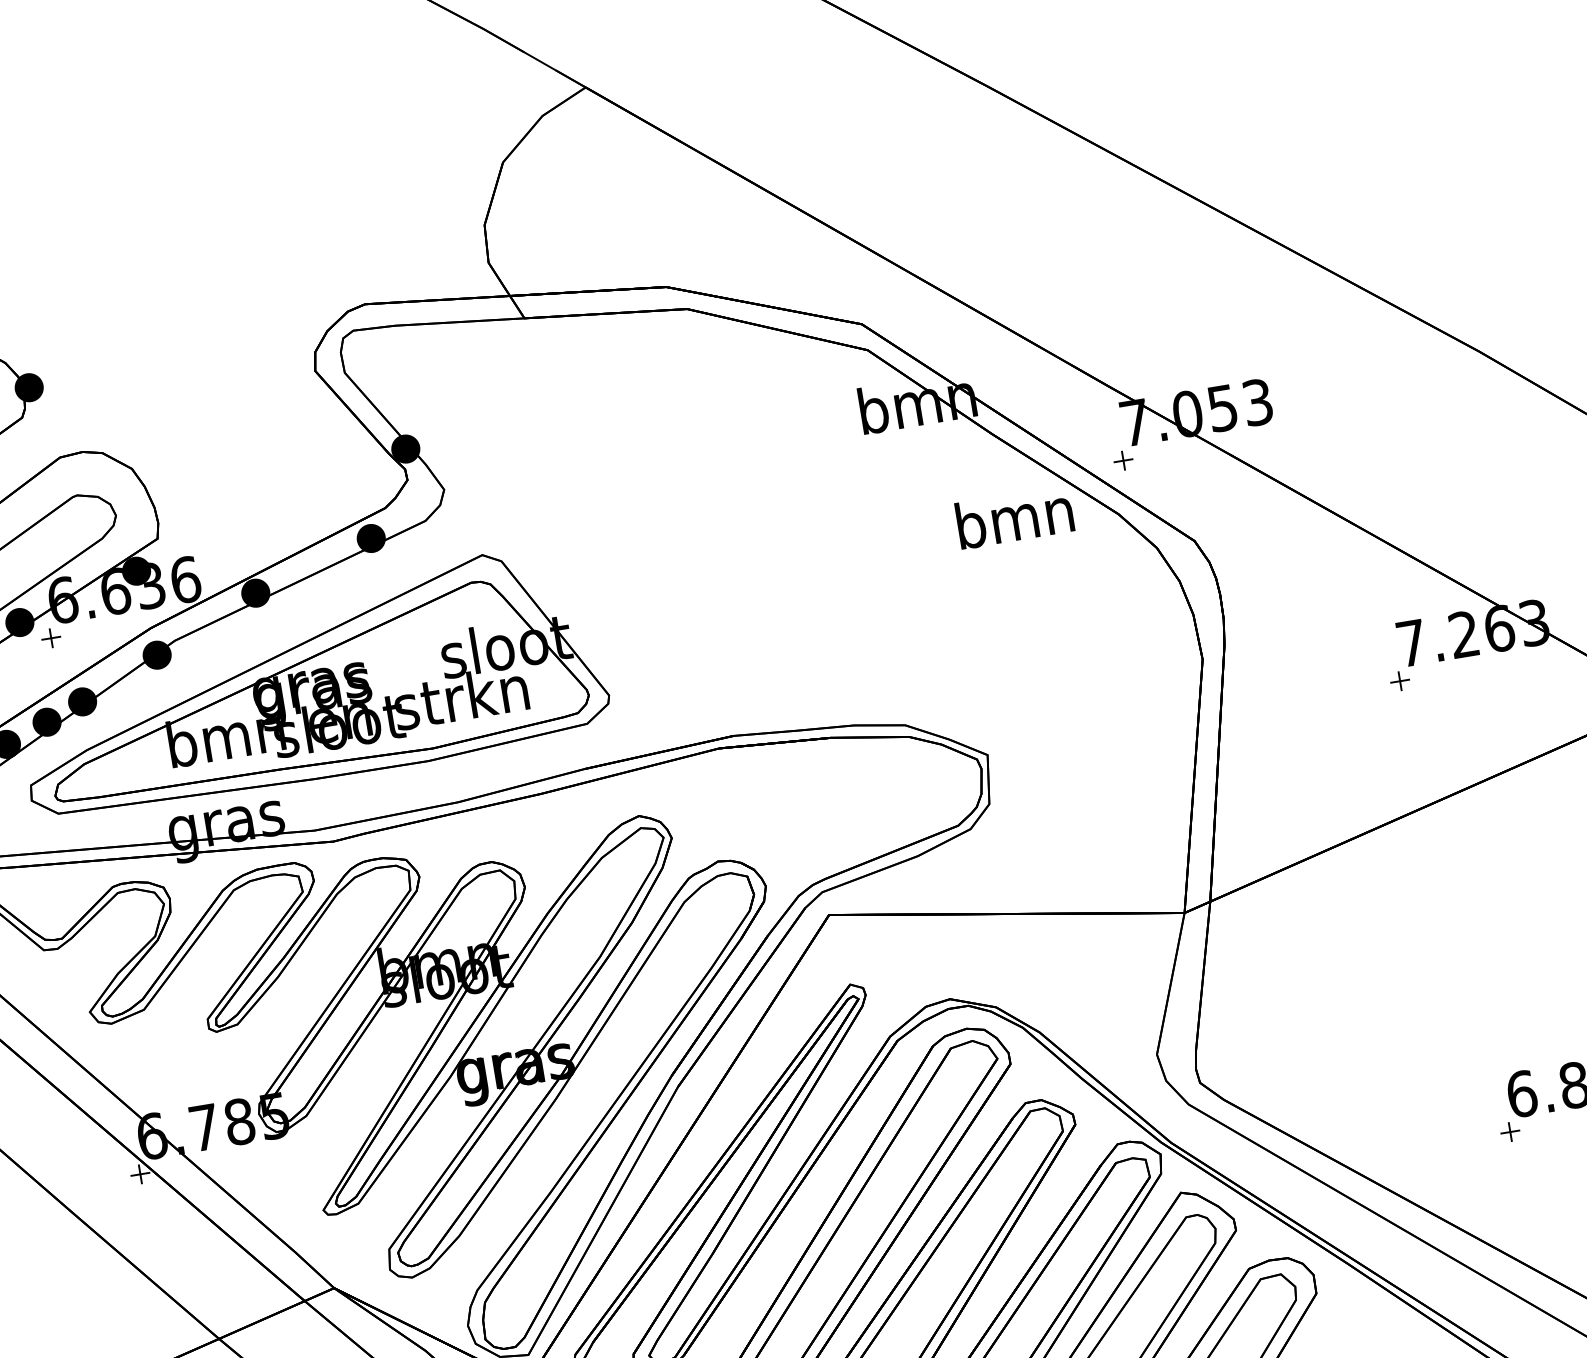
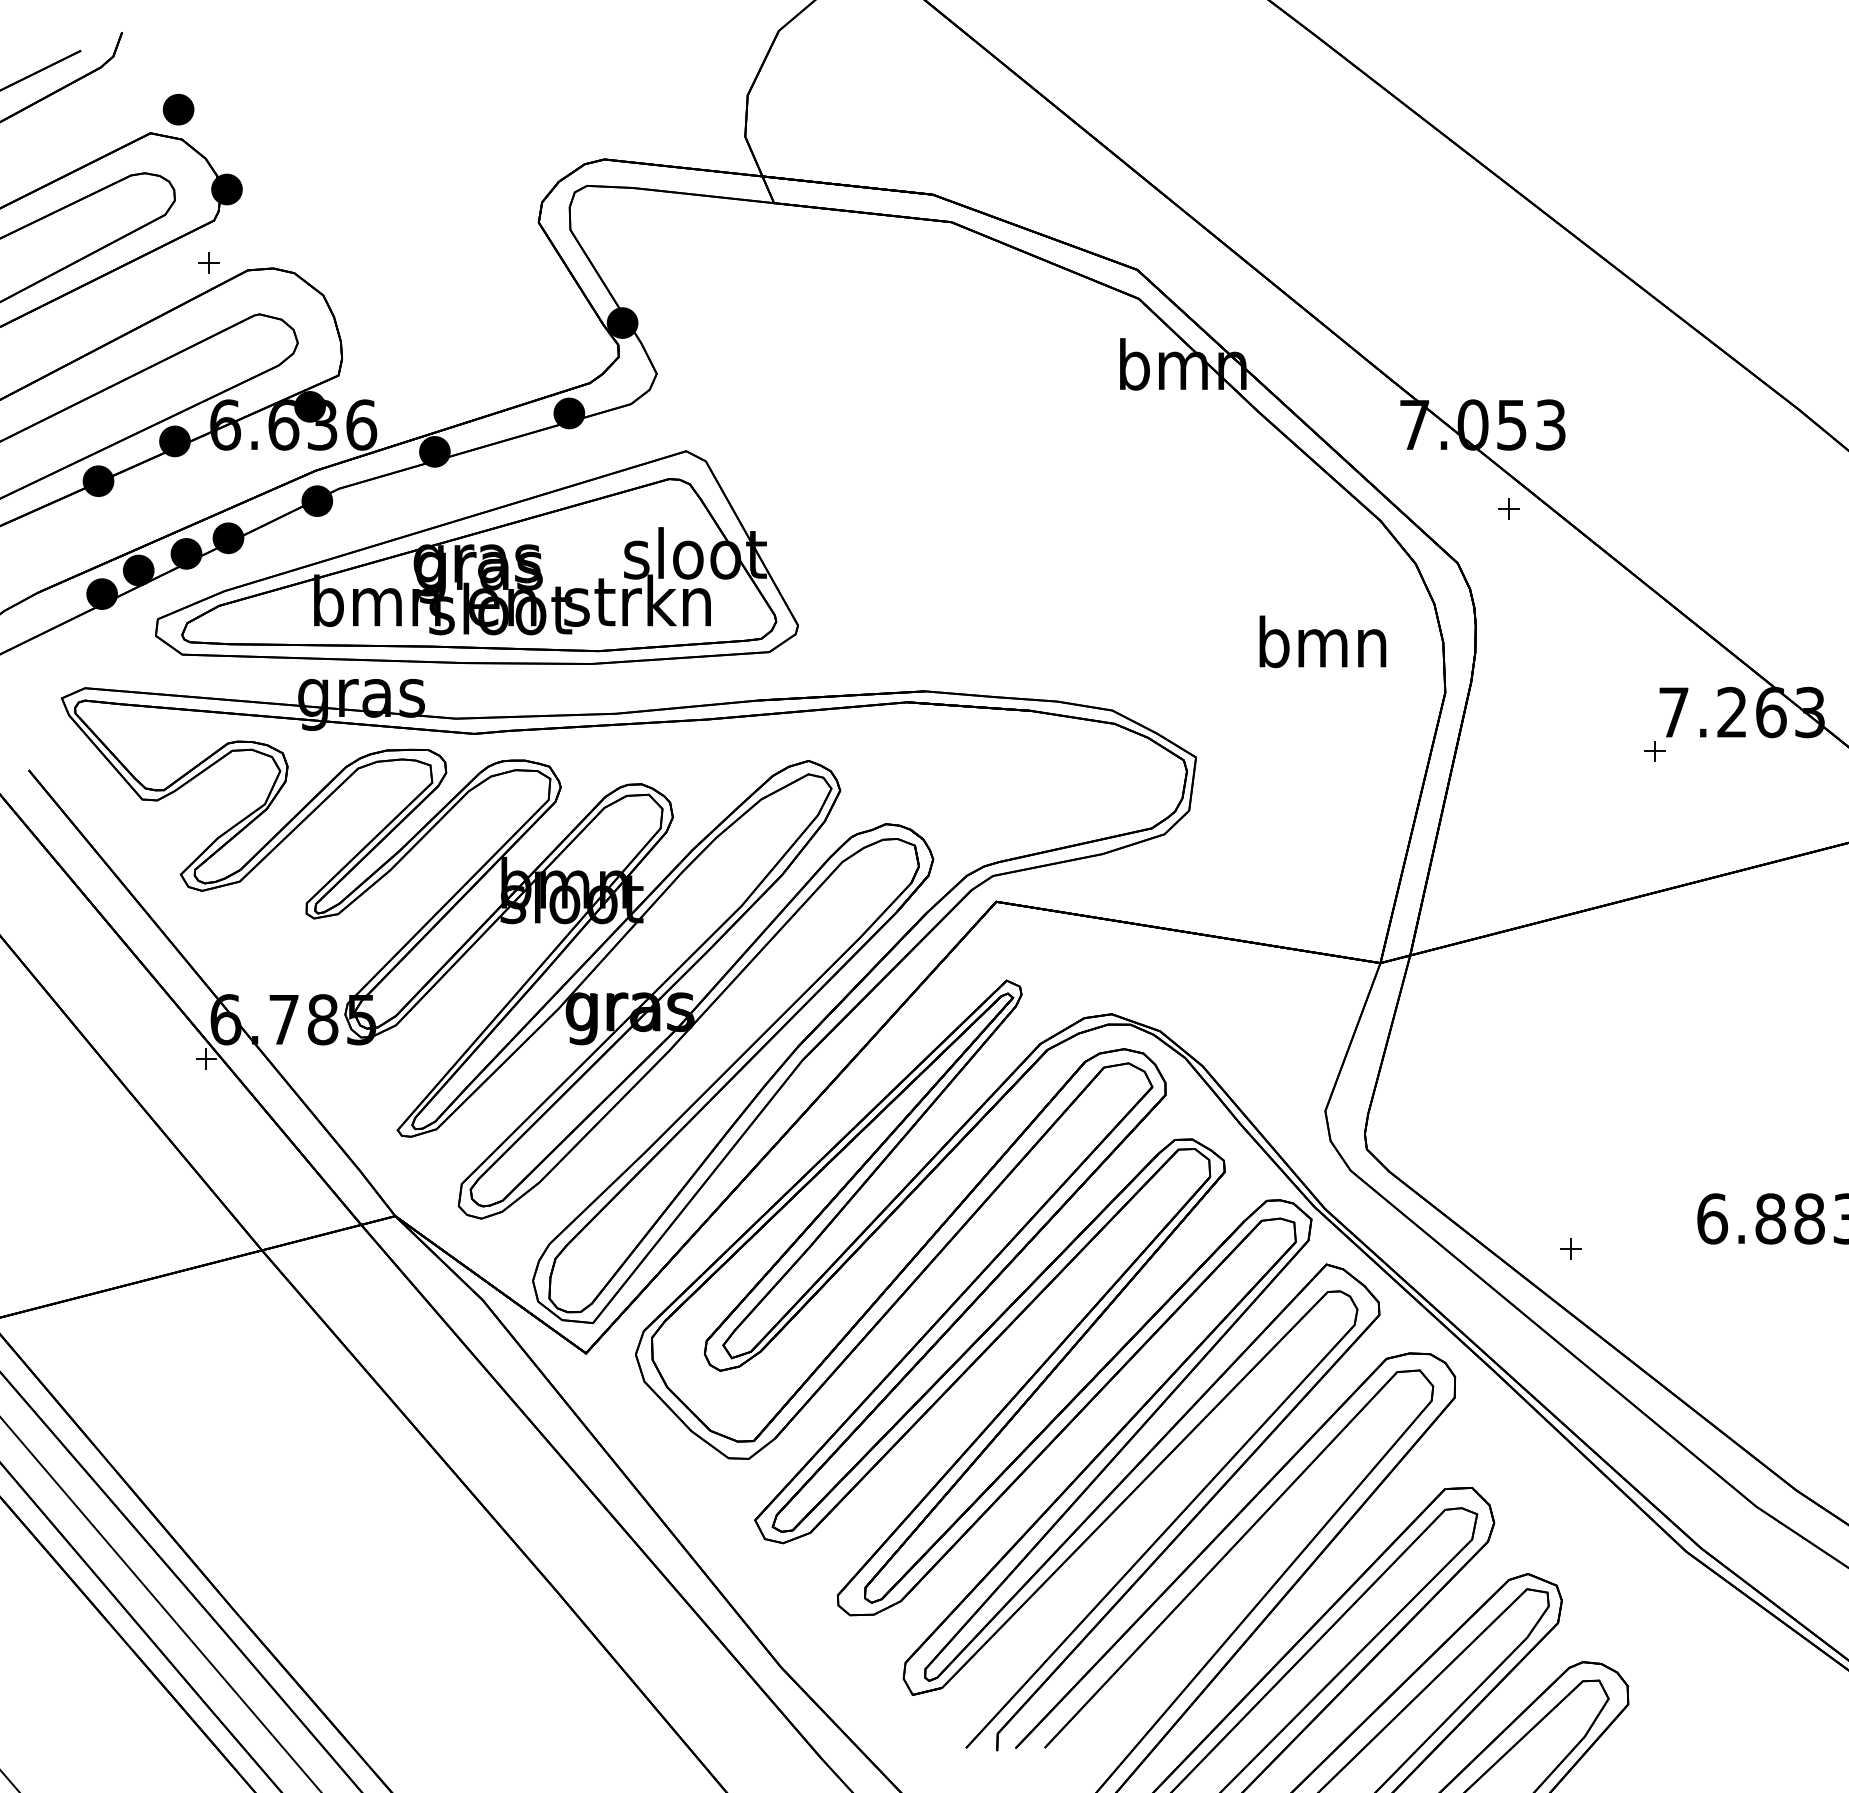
part: (1122, 460) -> (1508, 508), moved
text: (1014, 517) -> (1322, 641), moved
part: (50, 637) -> (208, 262), moved
part: (1509, 1131) -> (1570, 1248), moved

